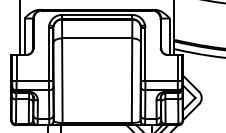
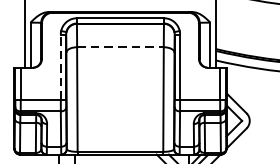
line: (97, 38) -> (120, 47), solid -> dashed
line: (48, 54) -> (60, 67), solid -> dashed

